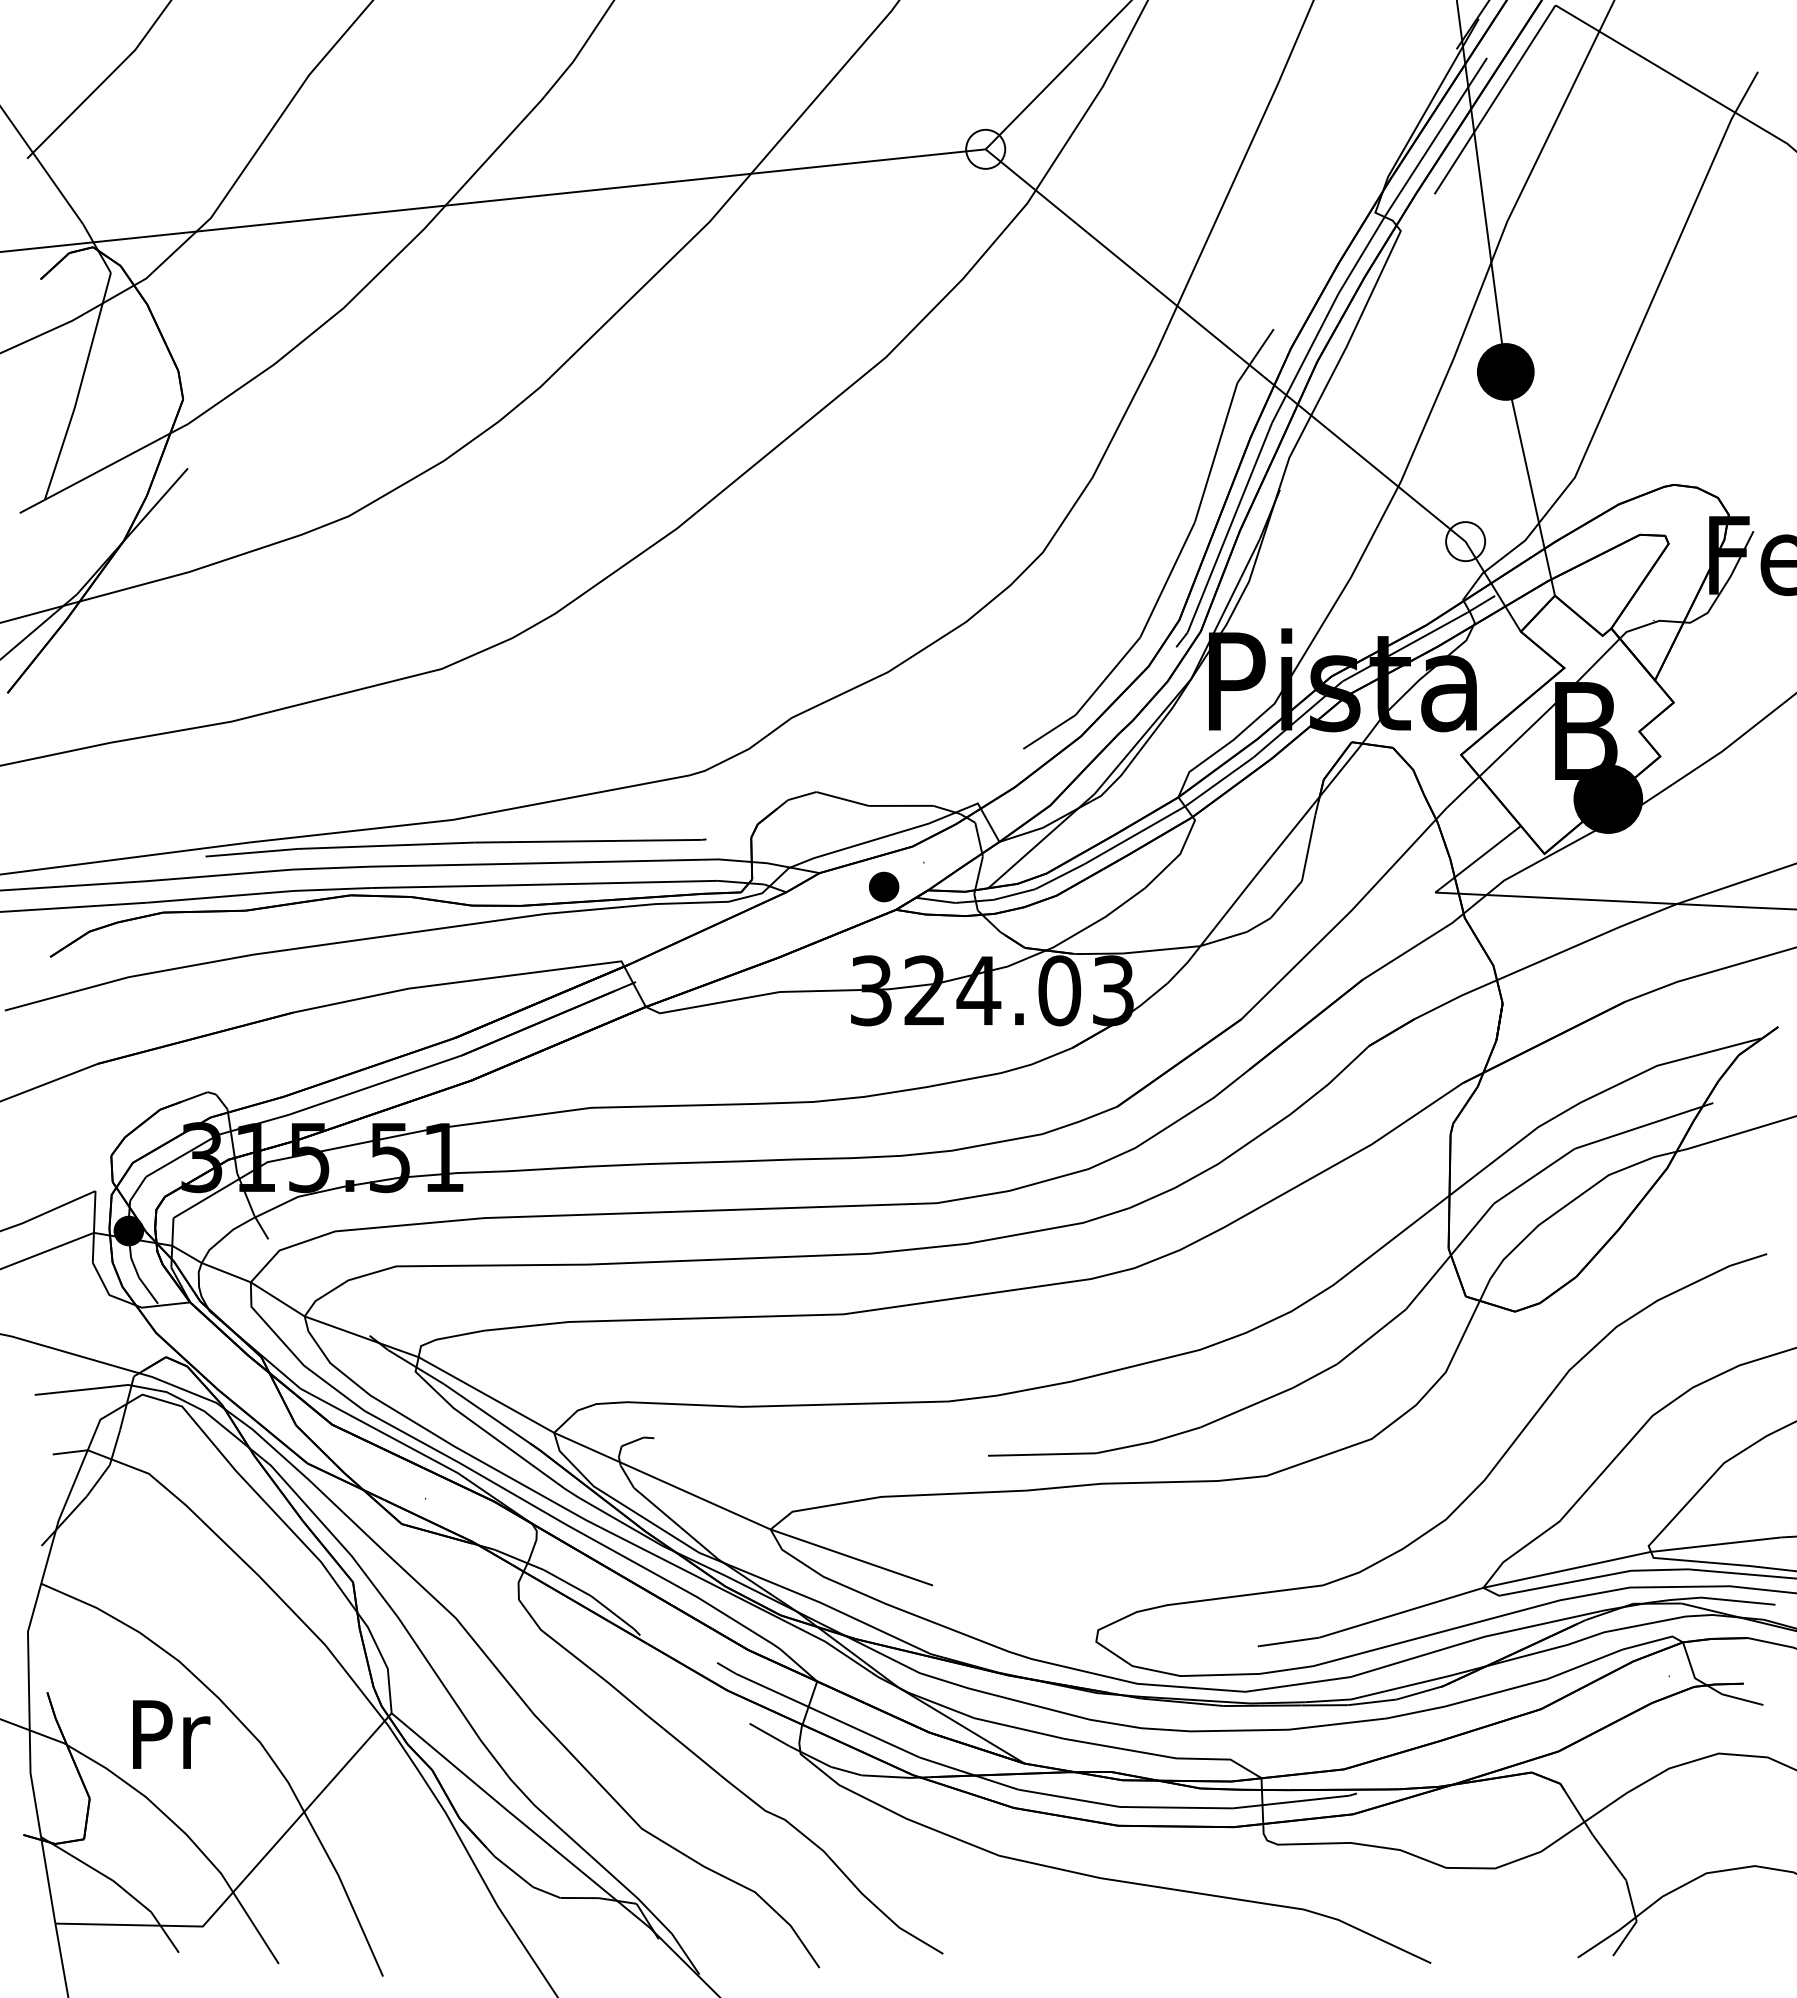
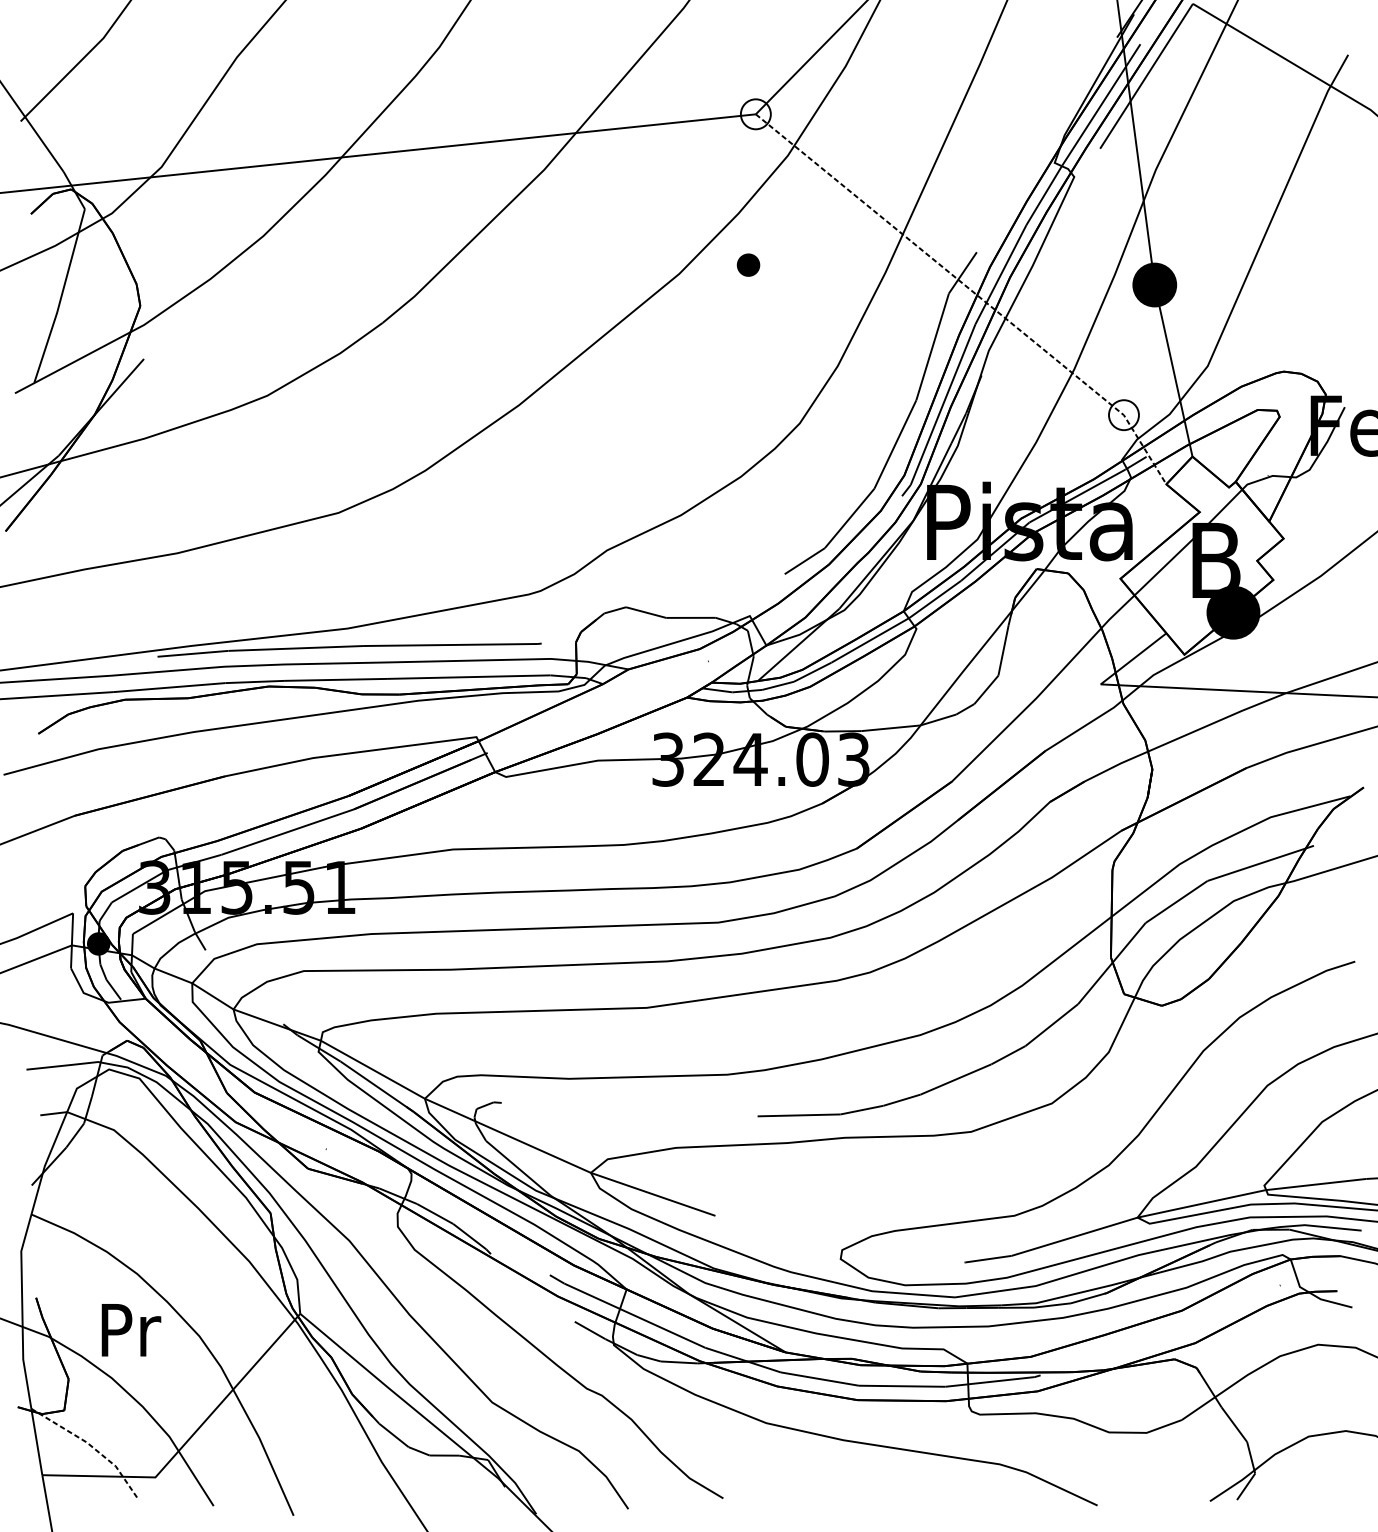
line: (1267, 379) -> (972, 290), solid -> dashed
part: (884, 886) -> (748, 264), moved
line: (118, 1885) -> (90, 1445), solid -> dashed

